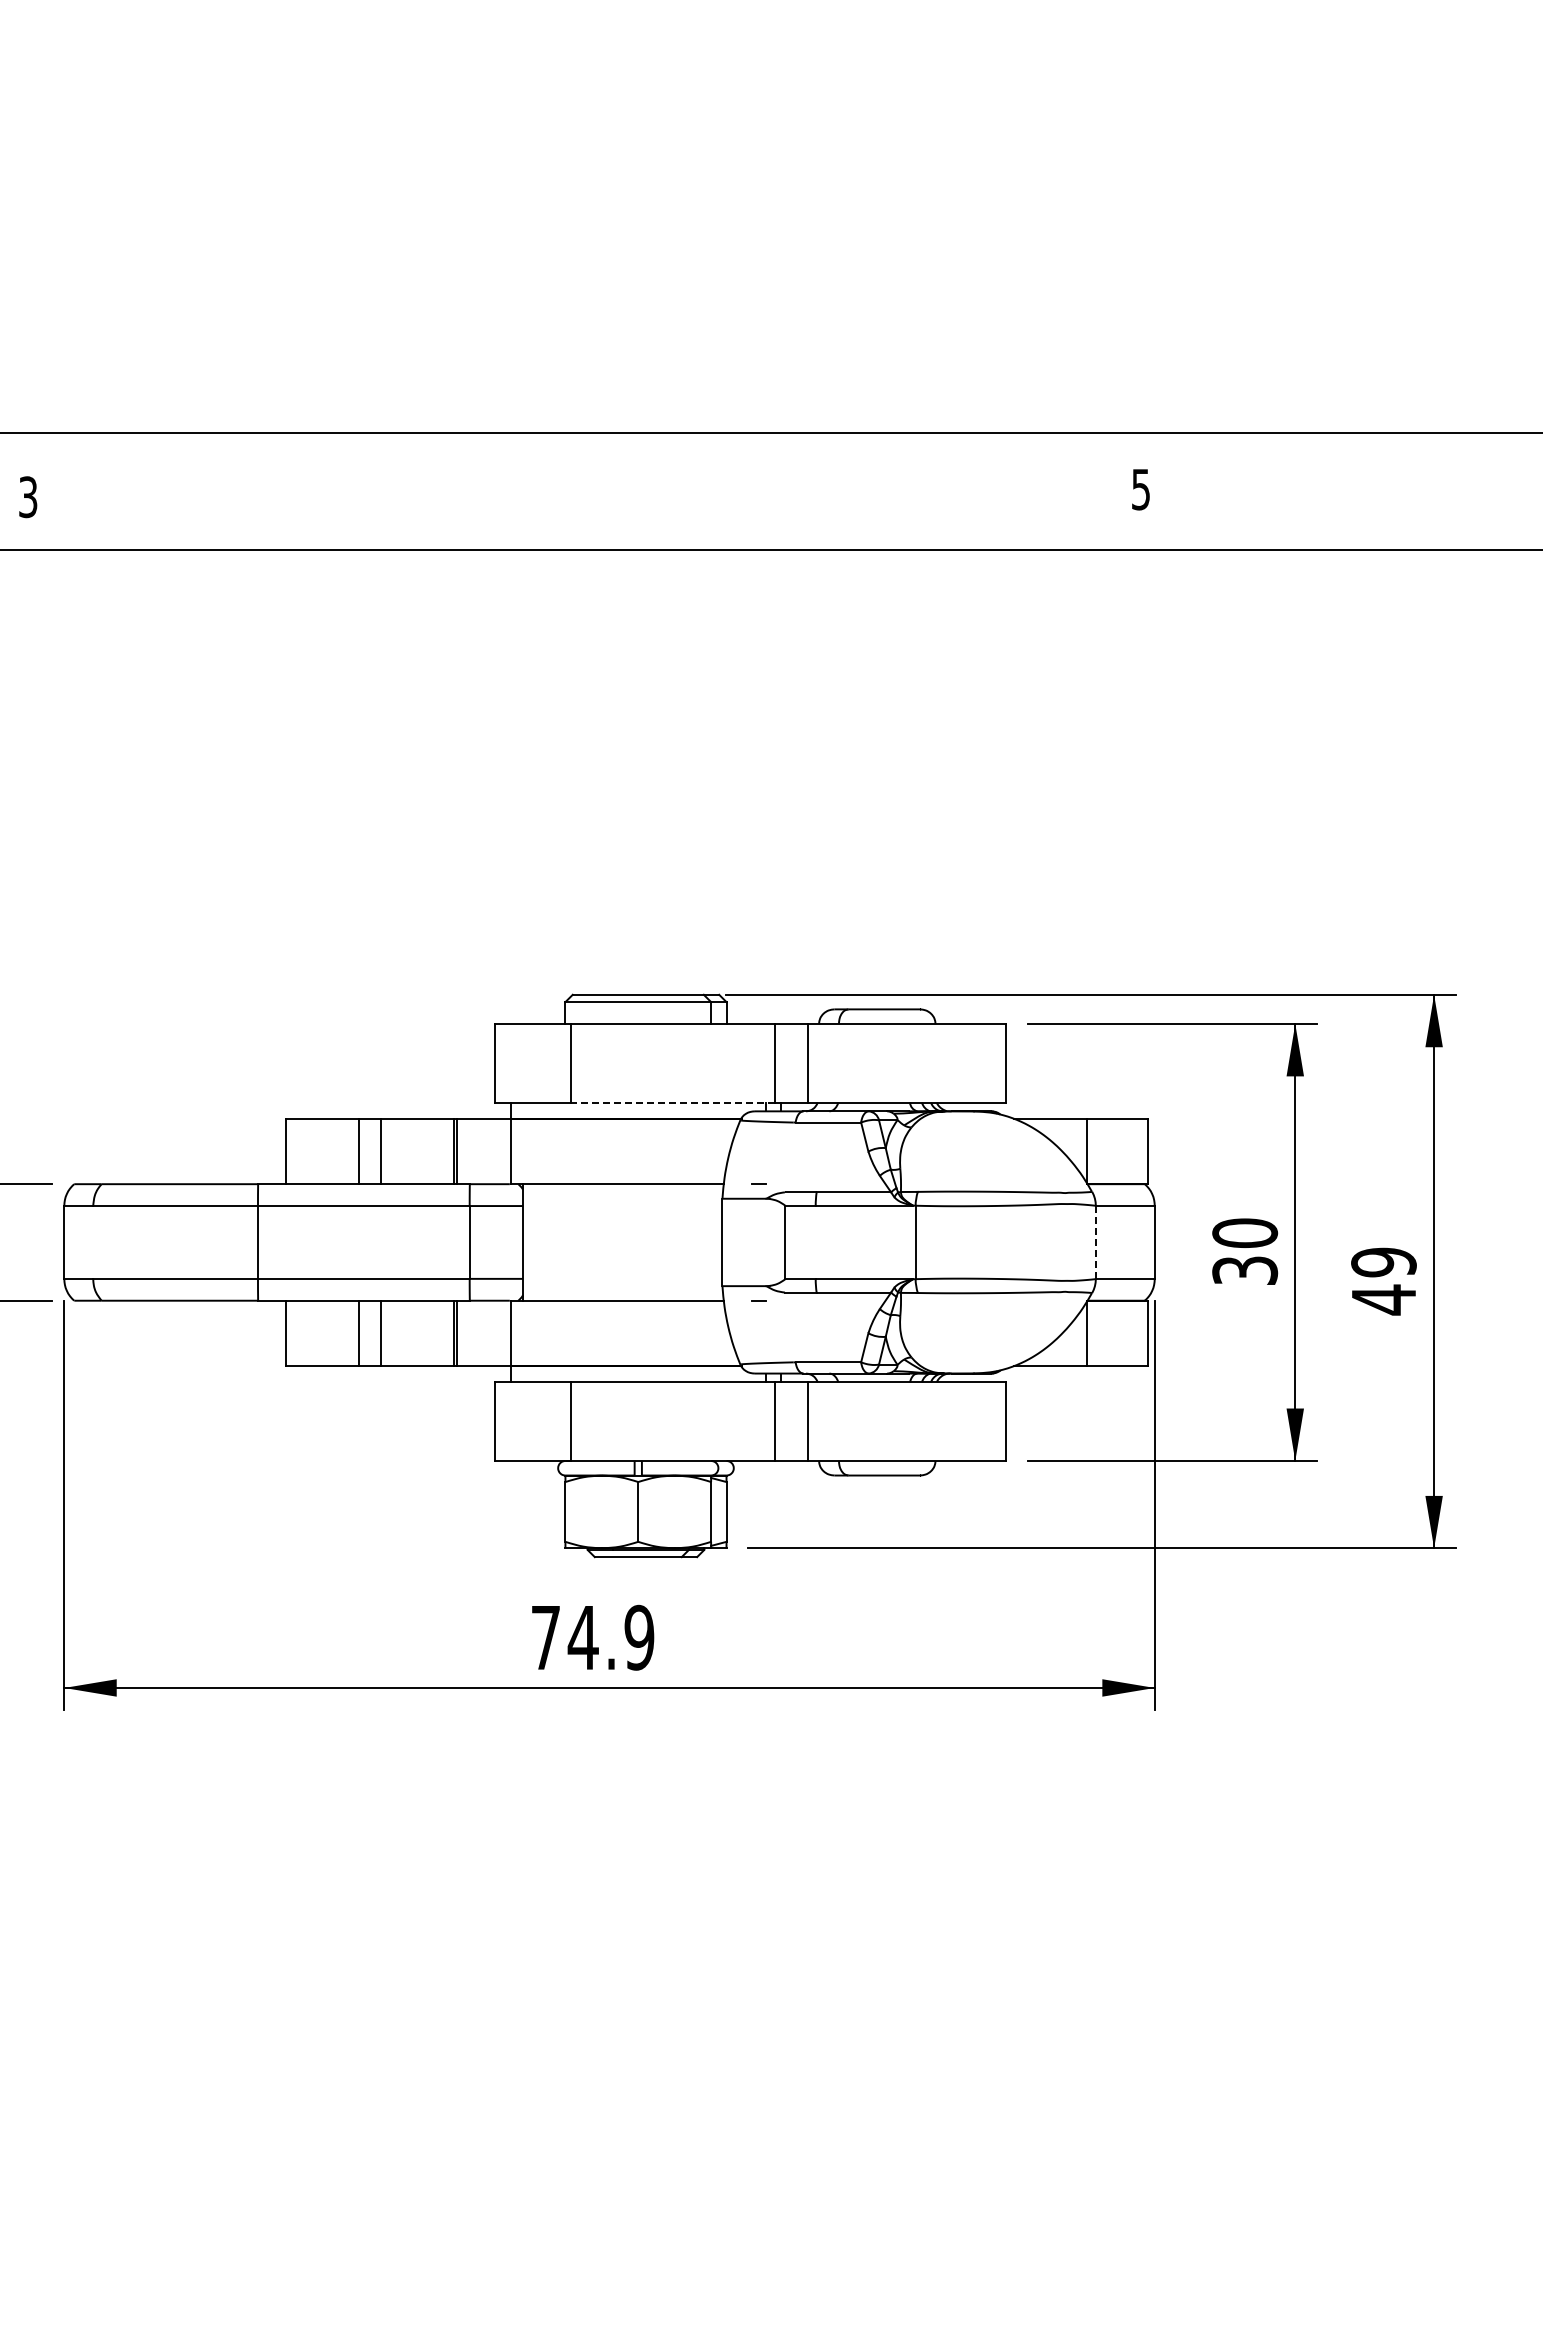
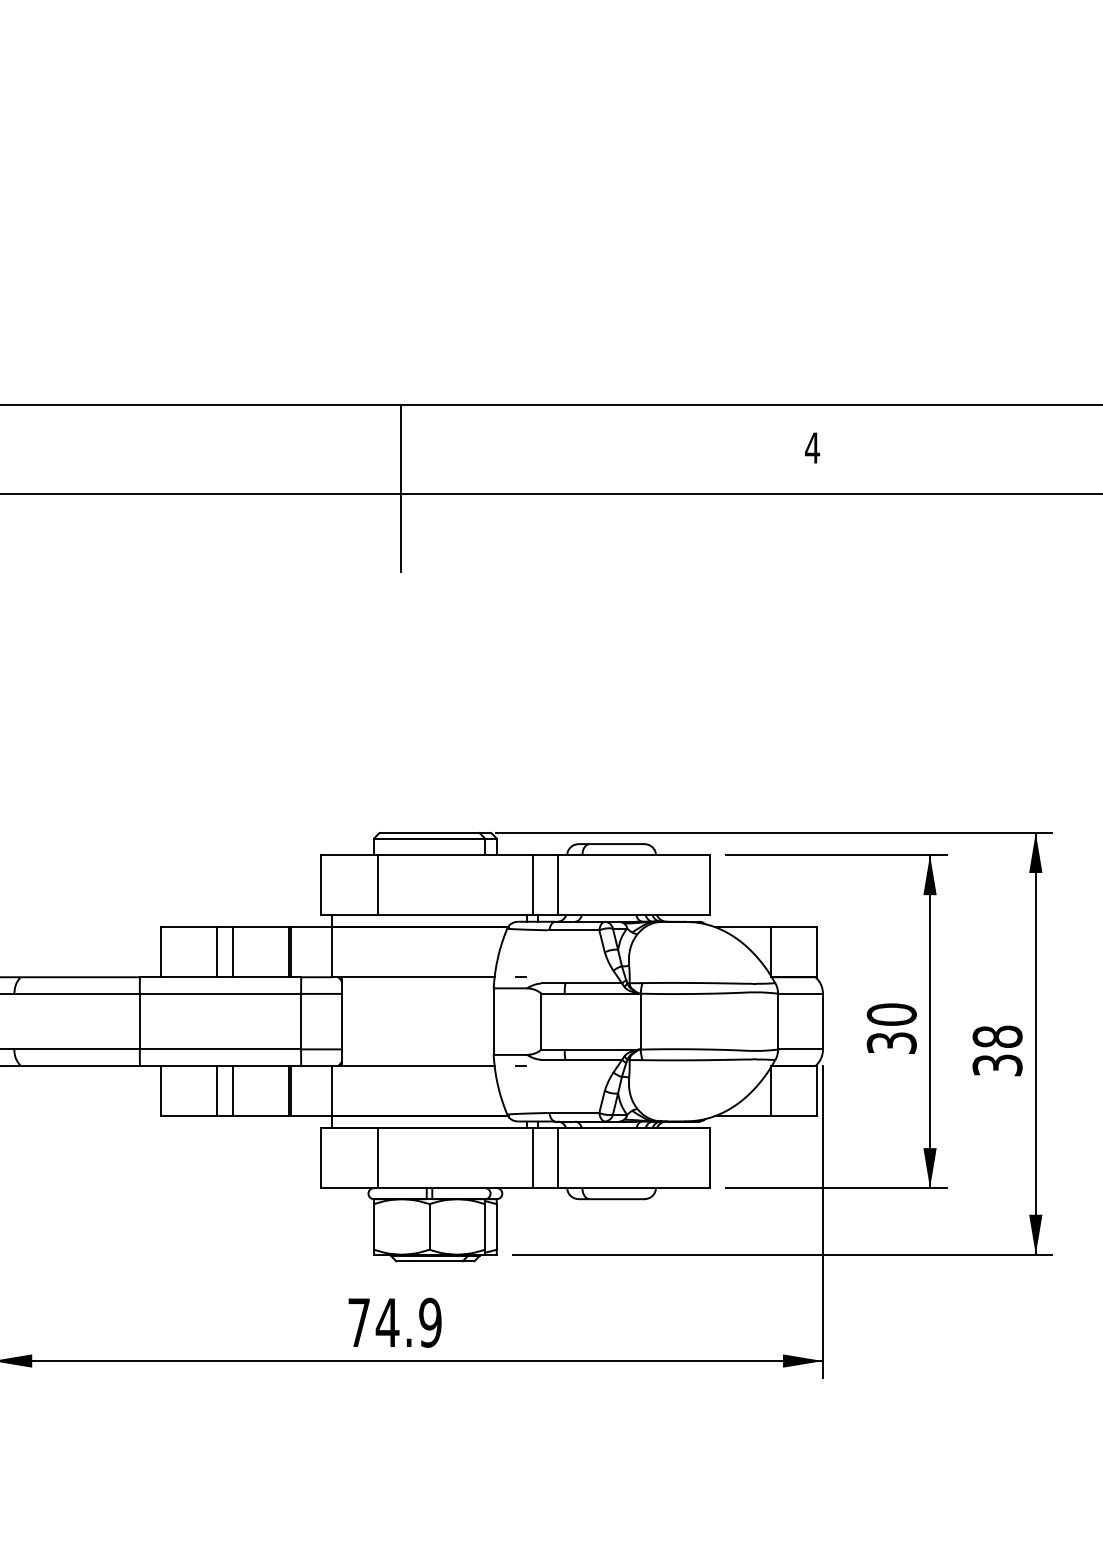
text: (1140, 489) -> (812, 448), 5 -> 4
line: (600, 542) -> (400, 488), added
line: (672, 1102) -> (455, 915), dashed -> solid
line: (1095, 1241) -> (777, 1020), dashed -> solid
text: (1383, 1281) -> (997, 1051), 49 -> 38

